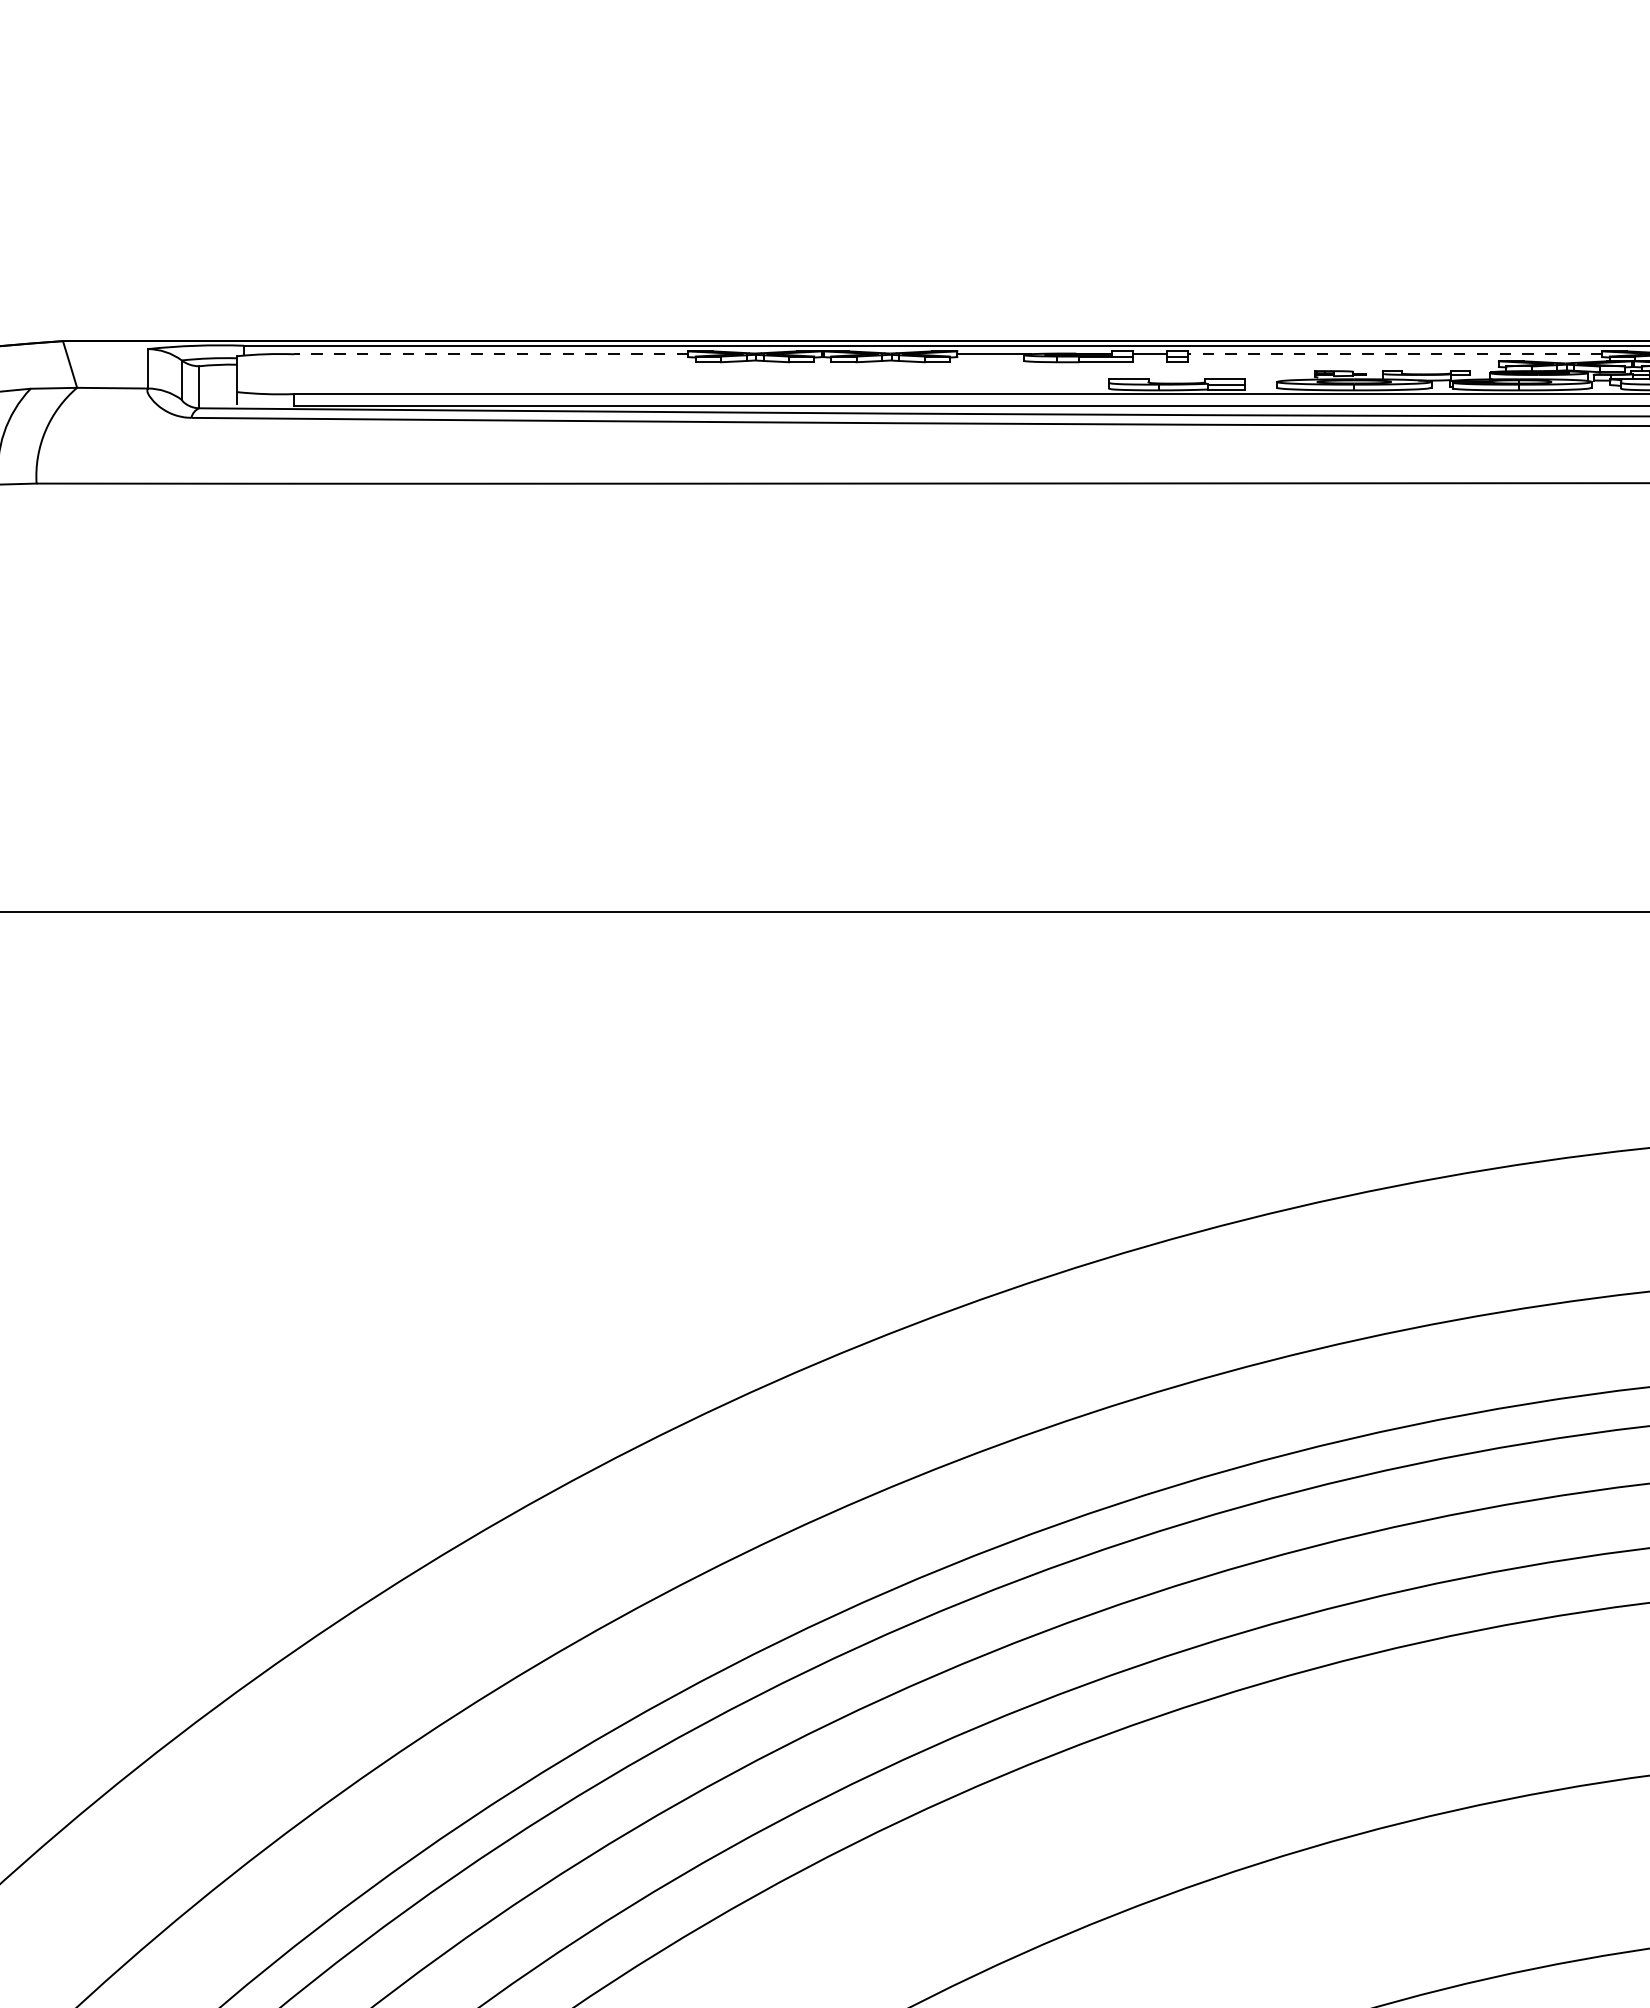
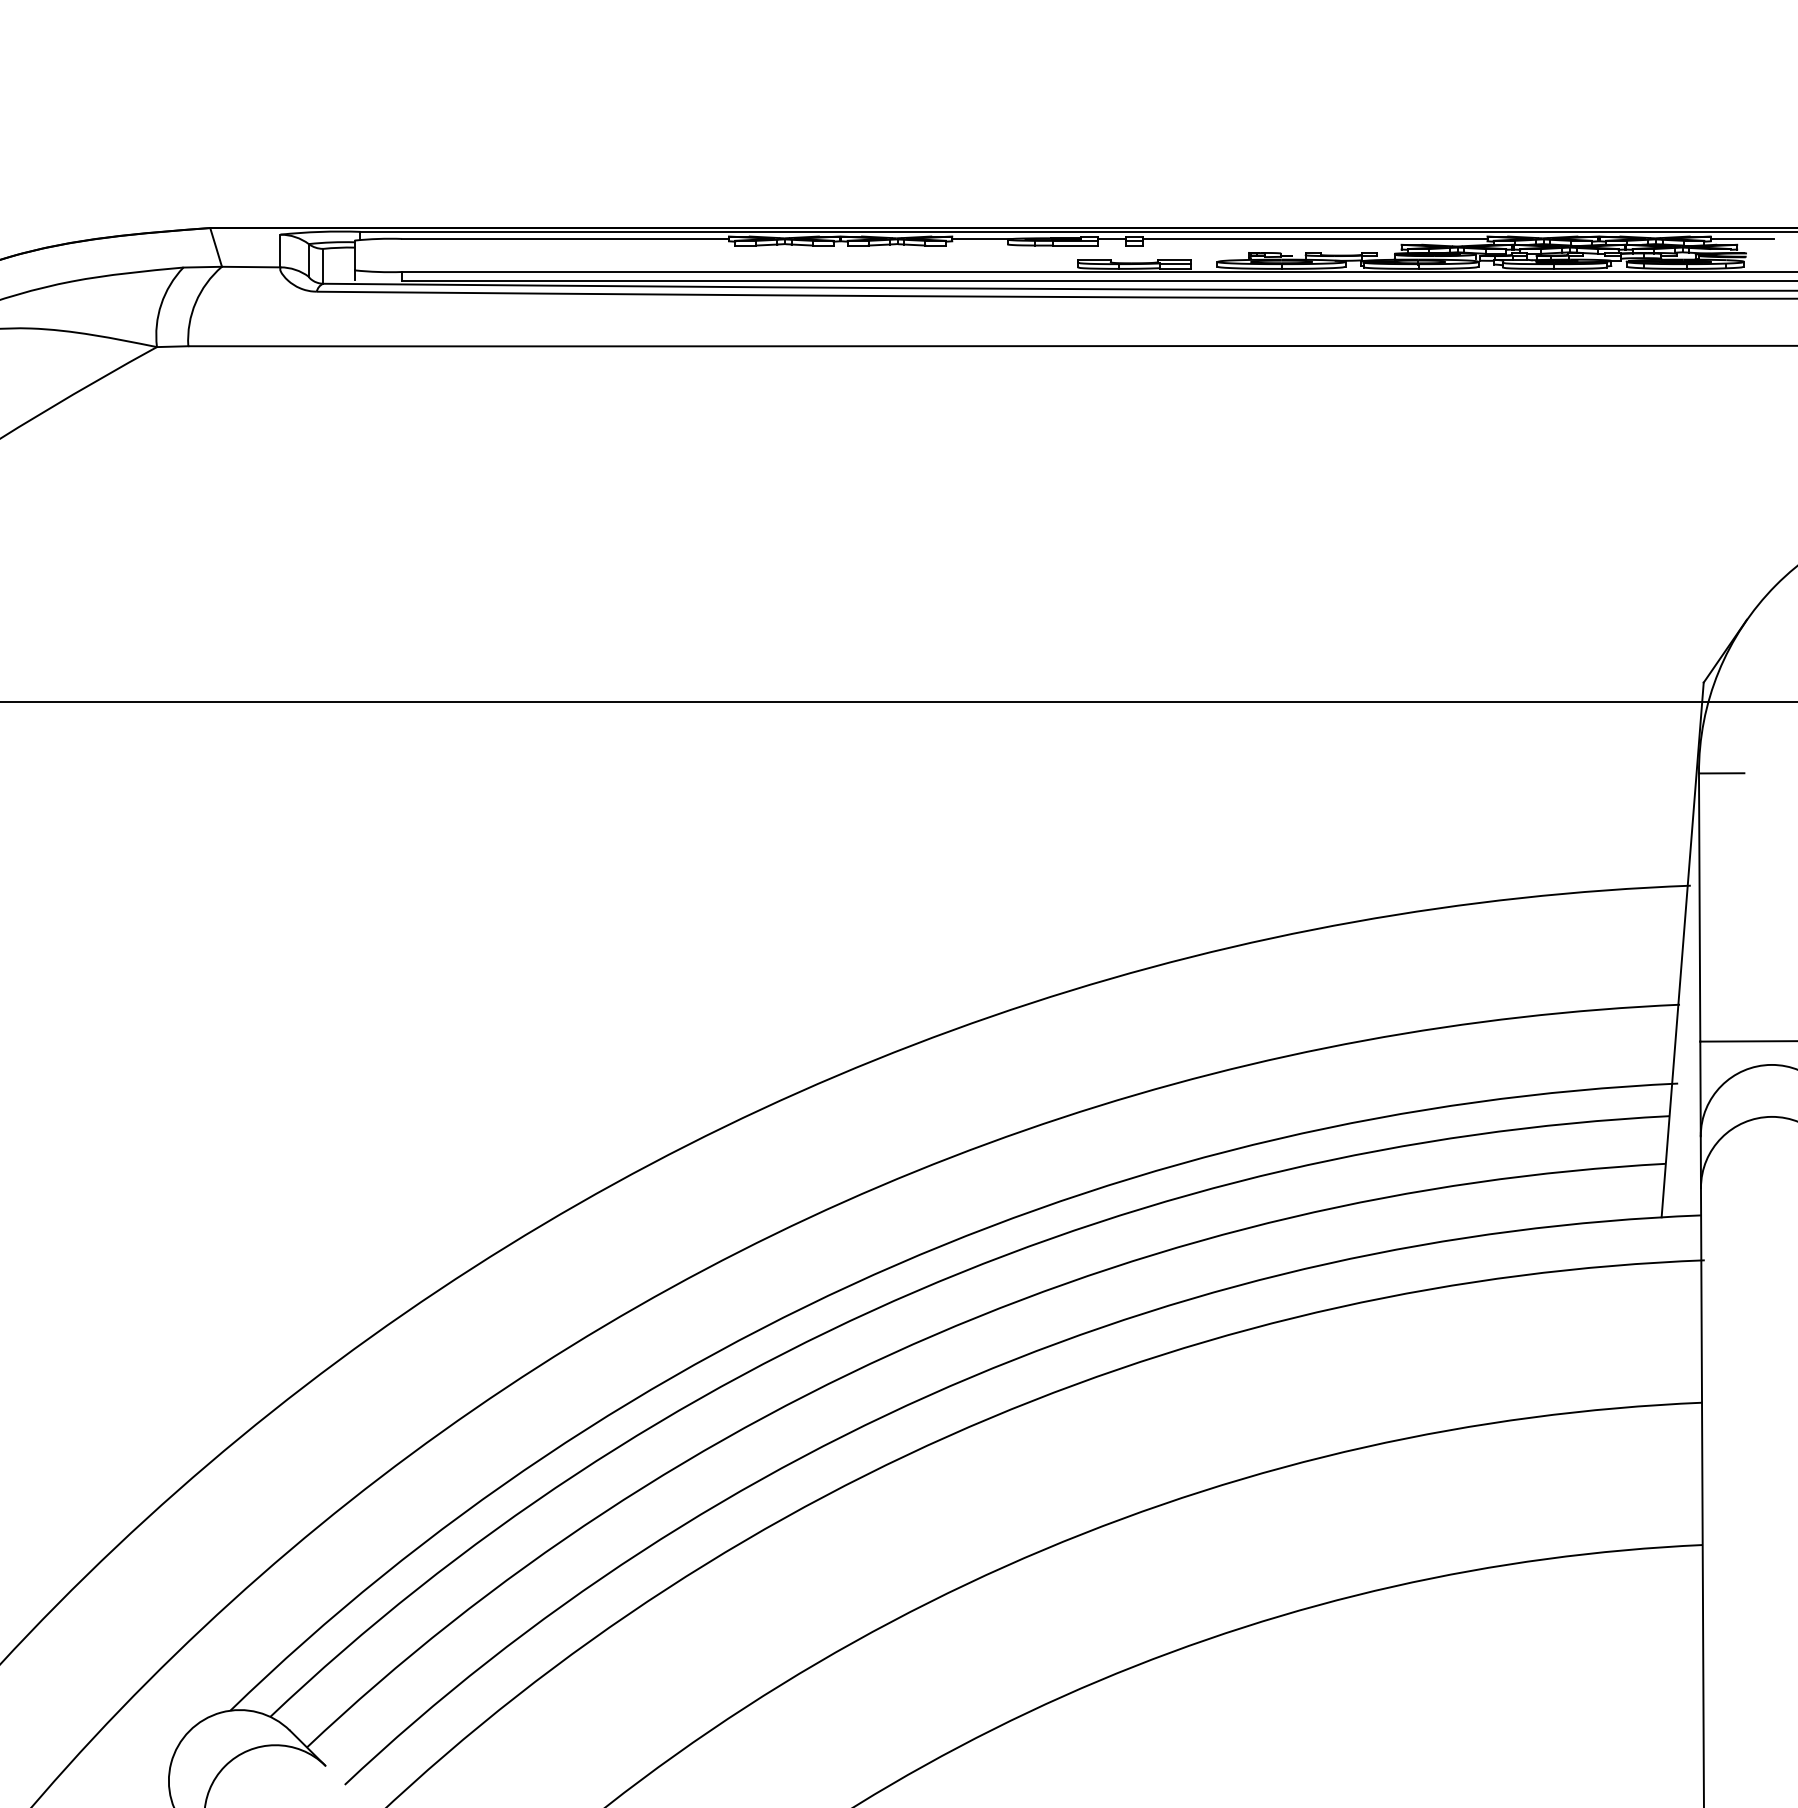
line: (491, 353) -> (565, 238), dashed -> solid
line: (1393, 353) -> (1314, 238), dashed -> solid

